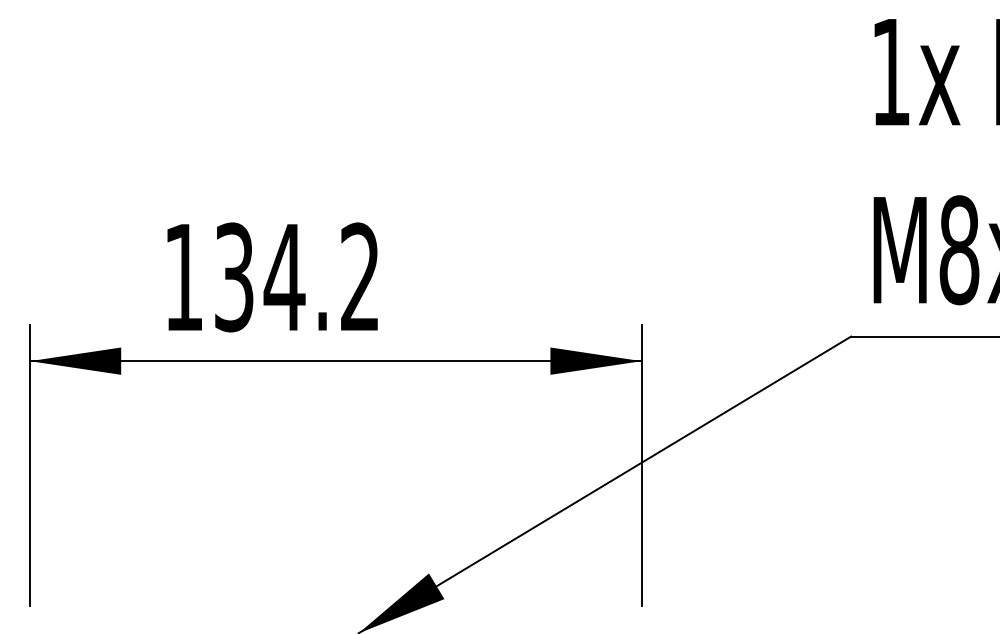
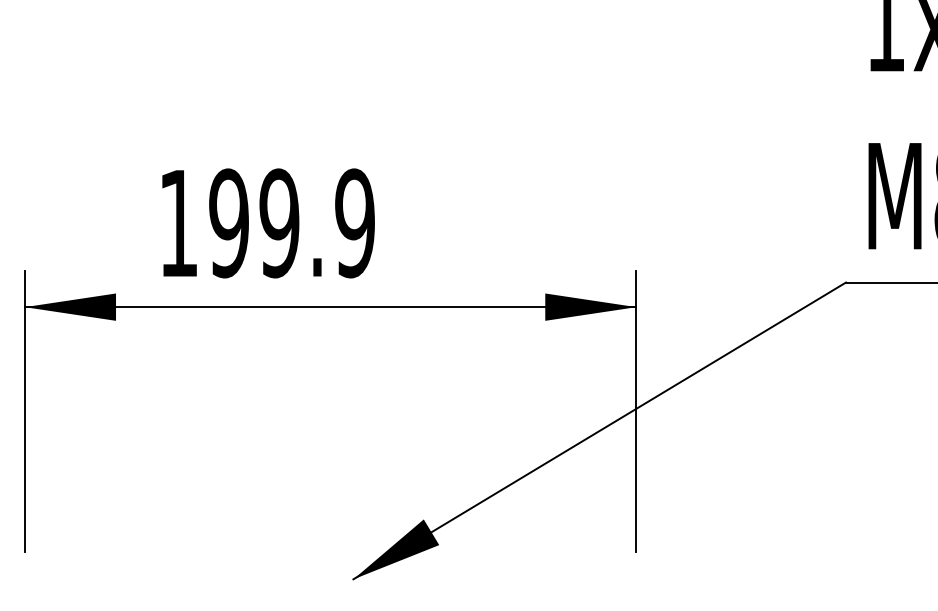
text: (297, 277) -> (292, 223), 134.2 -> 199.9

